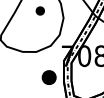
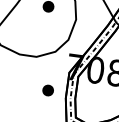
part: (48, 76) -> (47, 89), size x0.62

